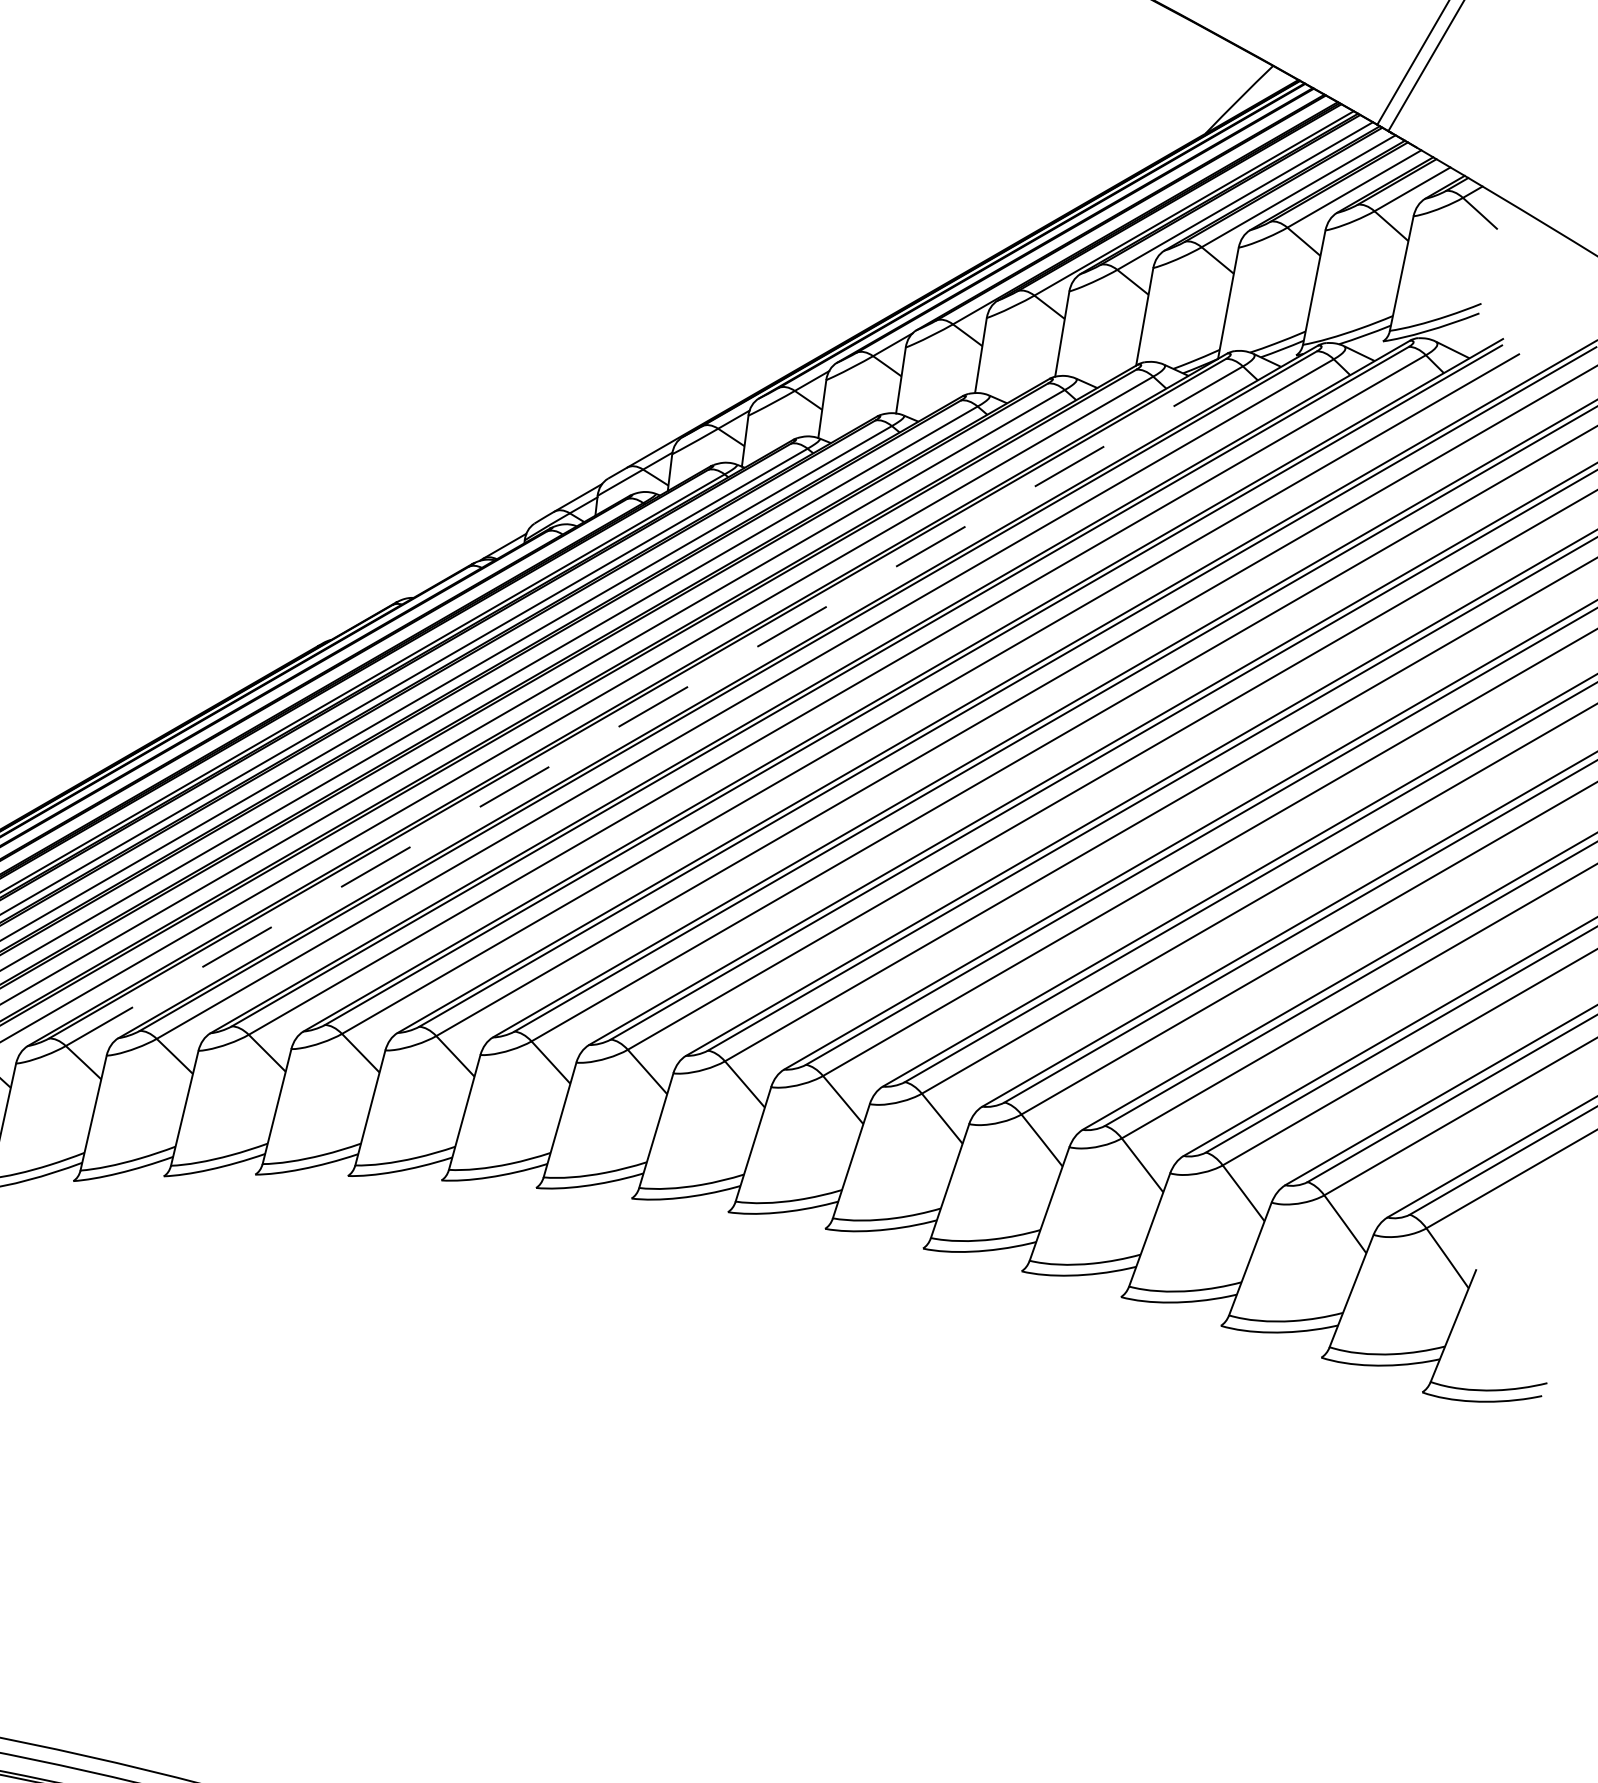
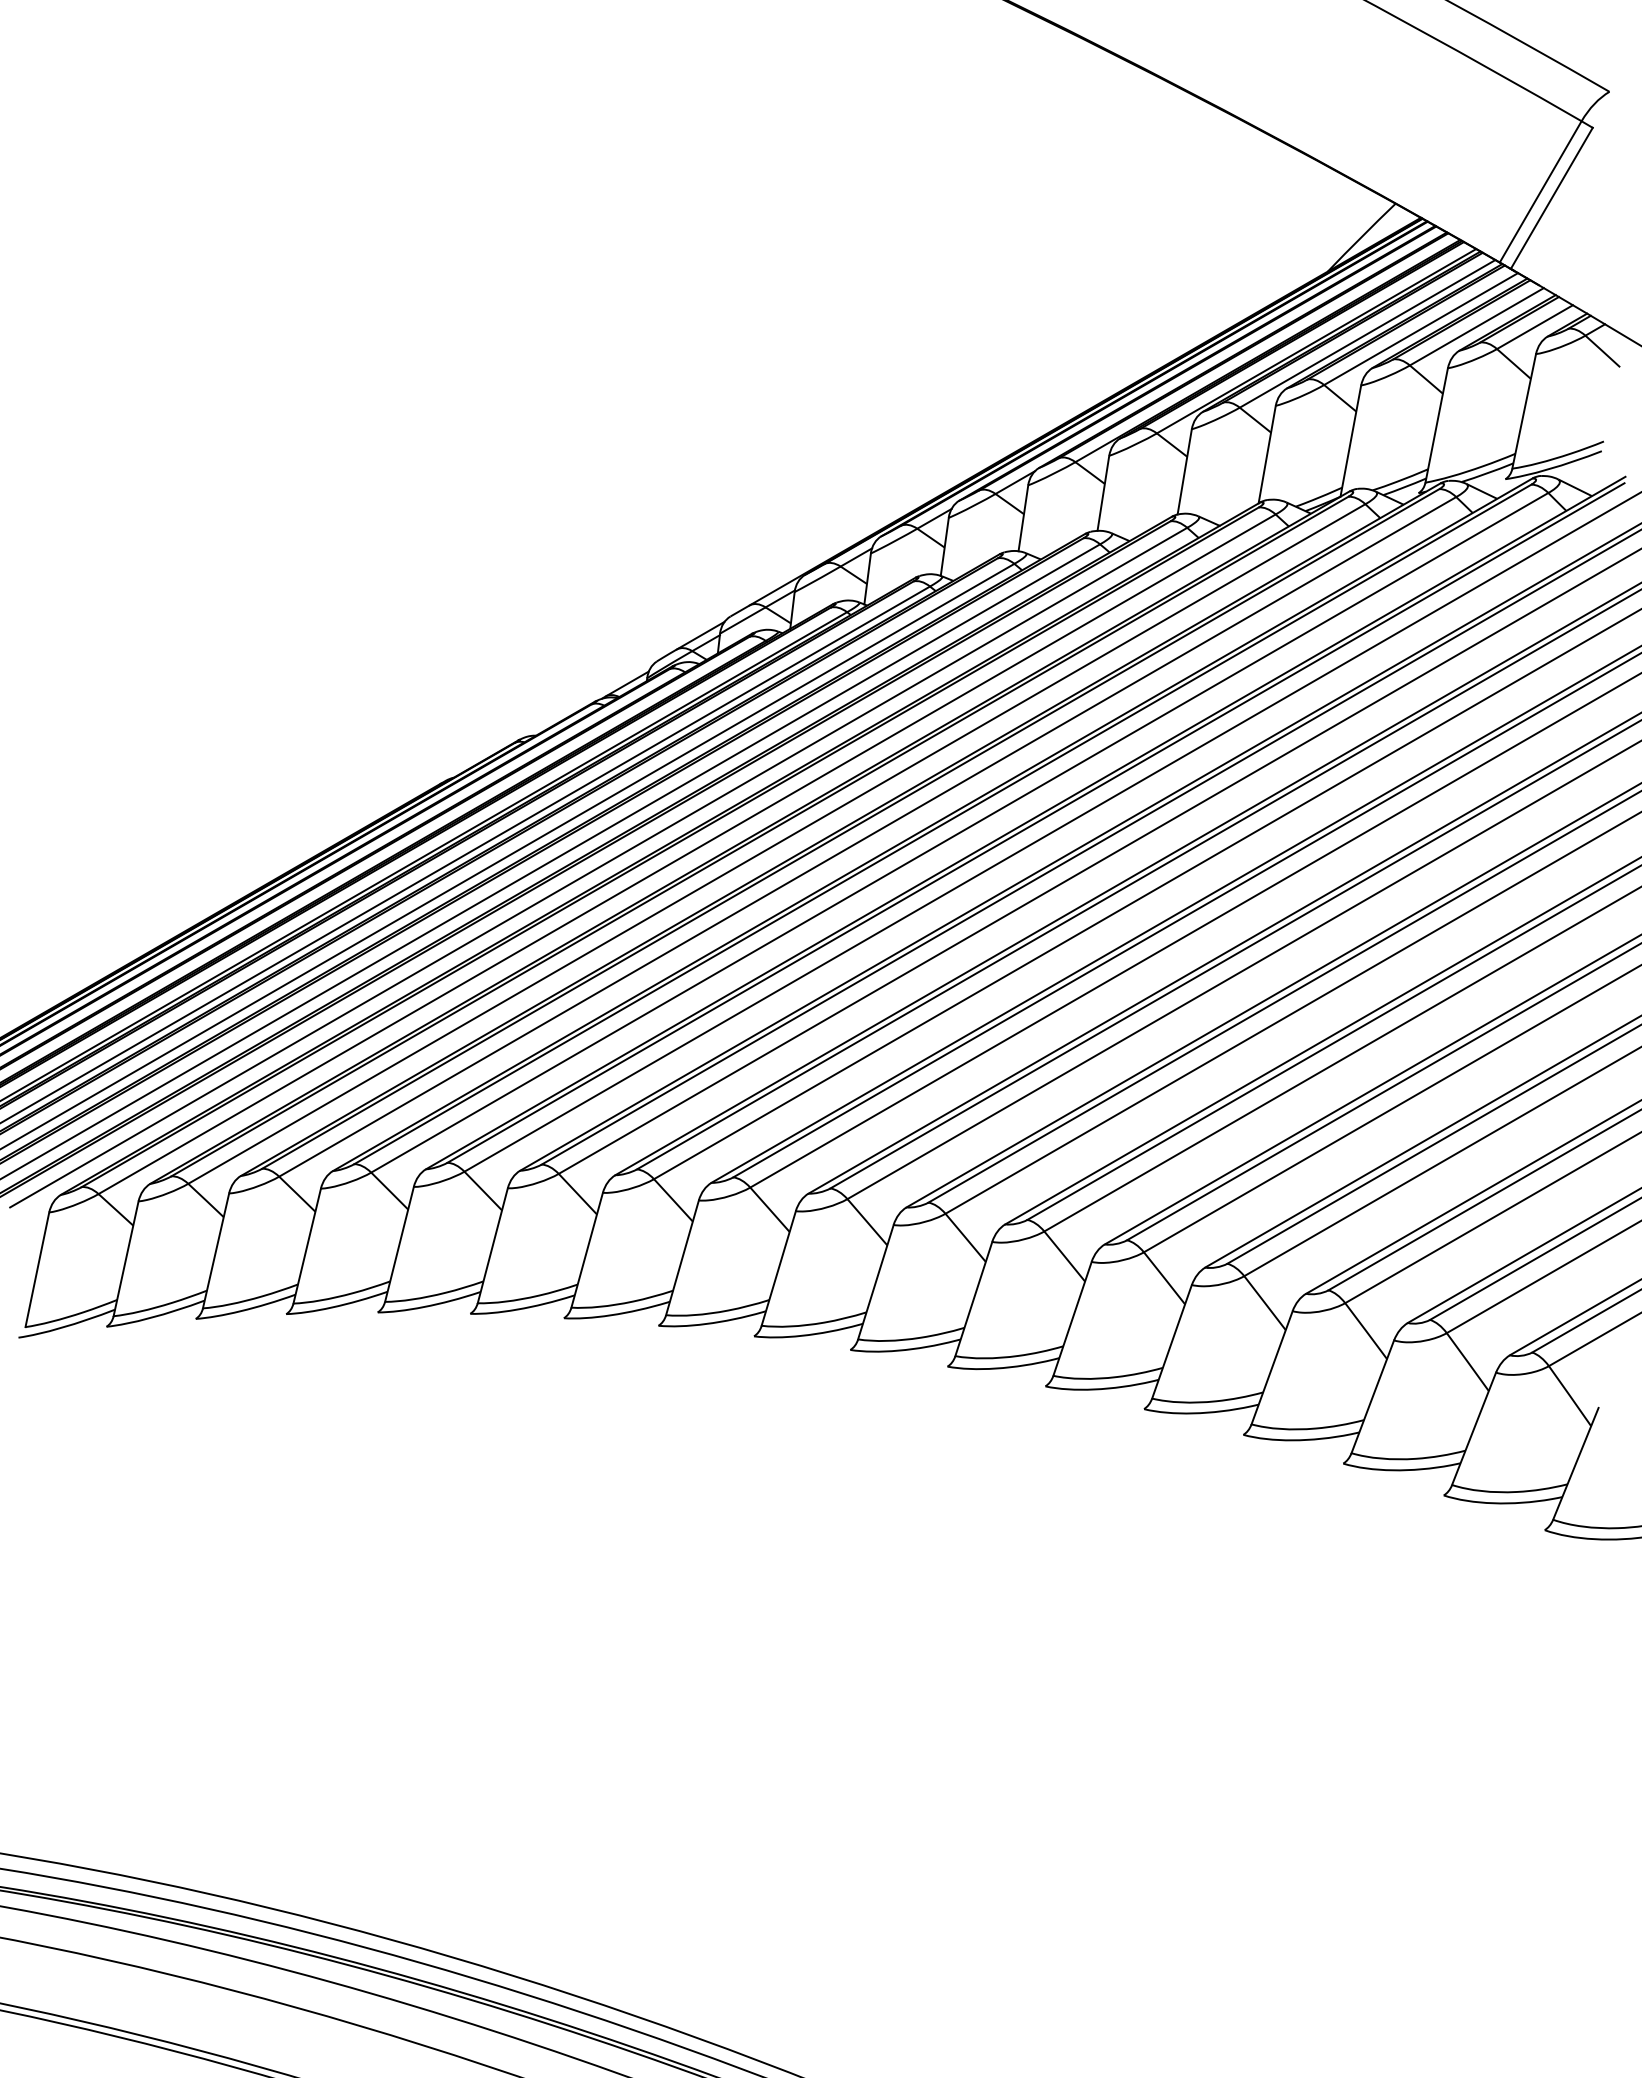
line: (654, 706) -> (776, 844), dashed -> solid

